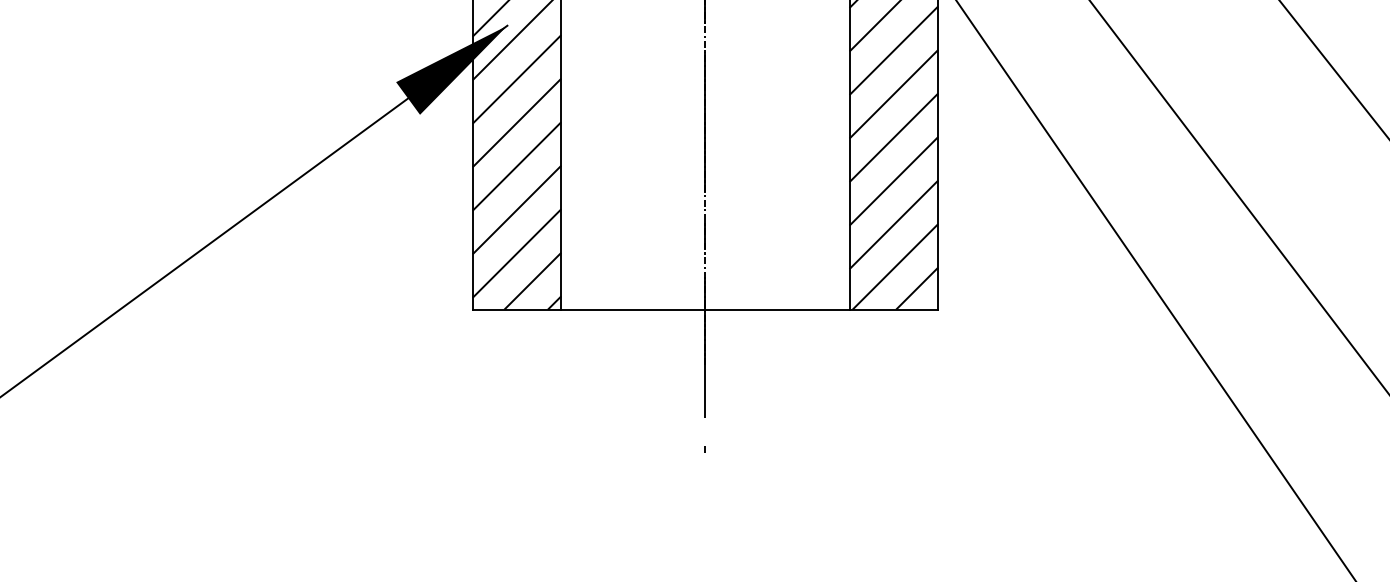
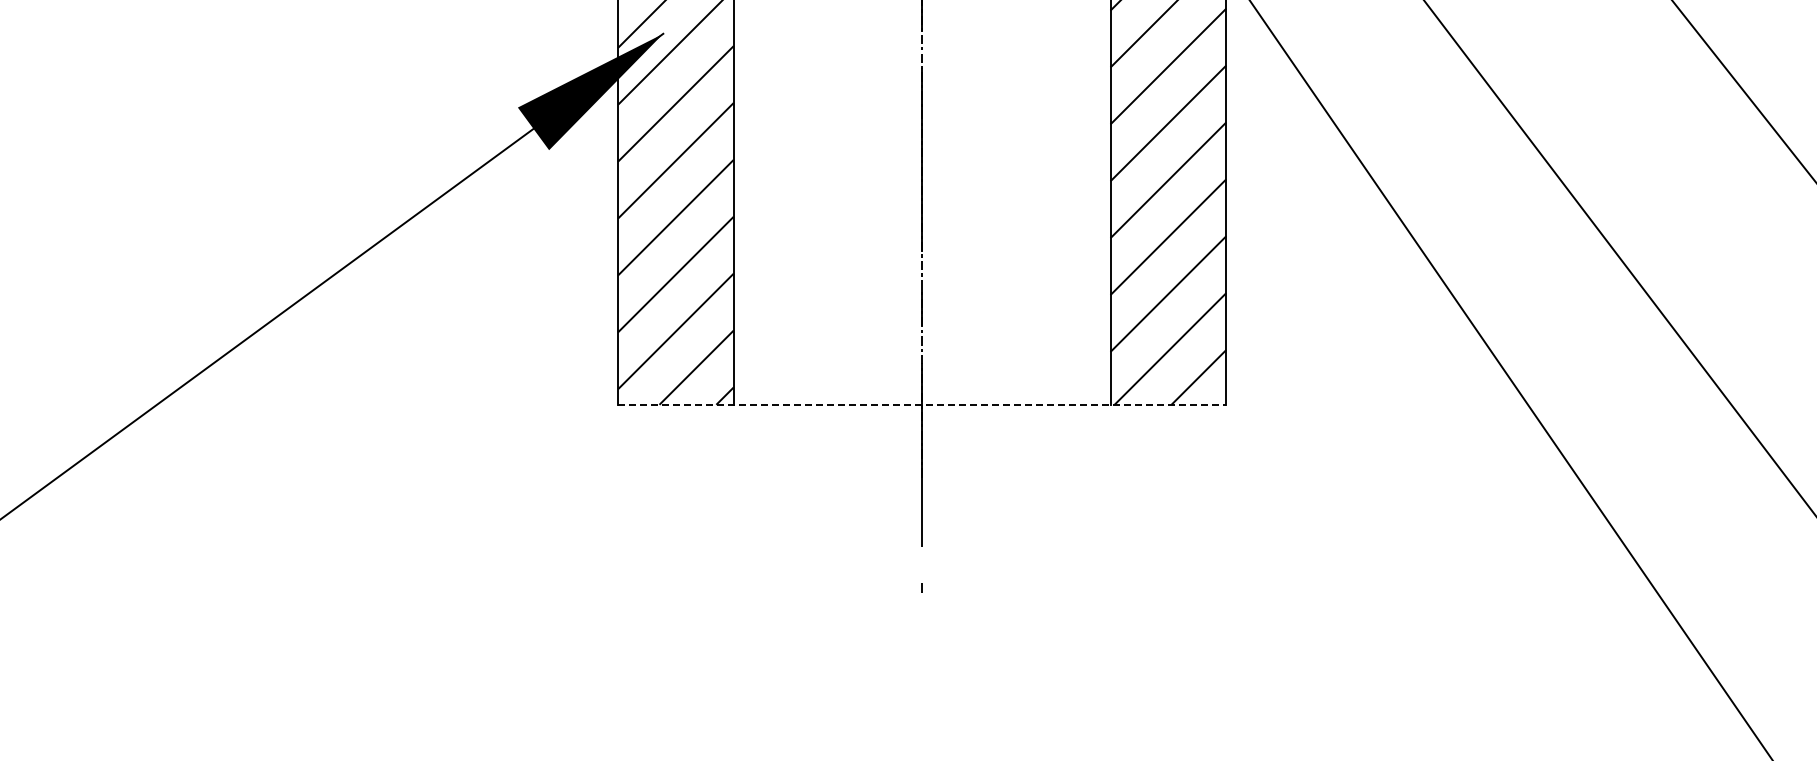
line: (705, 309) -> (922, 404), solid -> dashed

